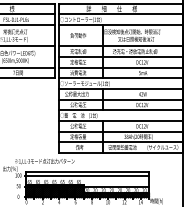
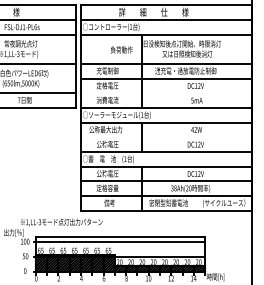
text: (78, 35) -> (121, 49), moved
line: (121, 67) -> (166, 93), removed
line: (121, 99) -> (166, 137), removed

